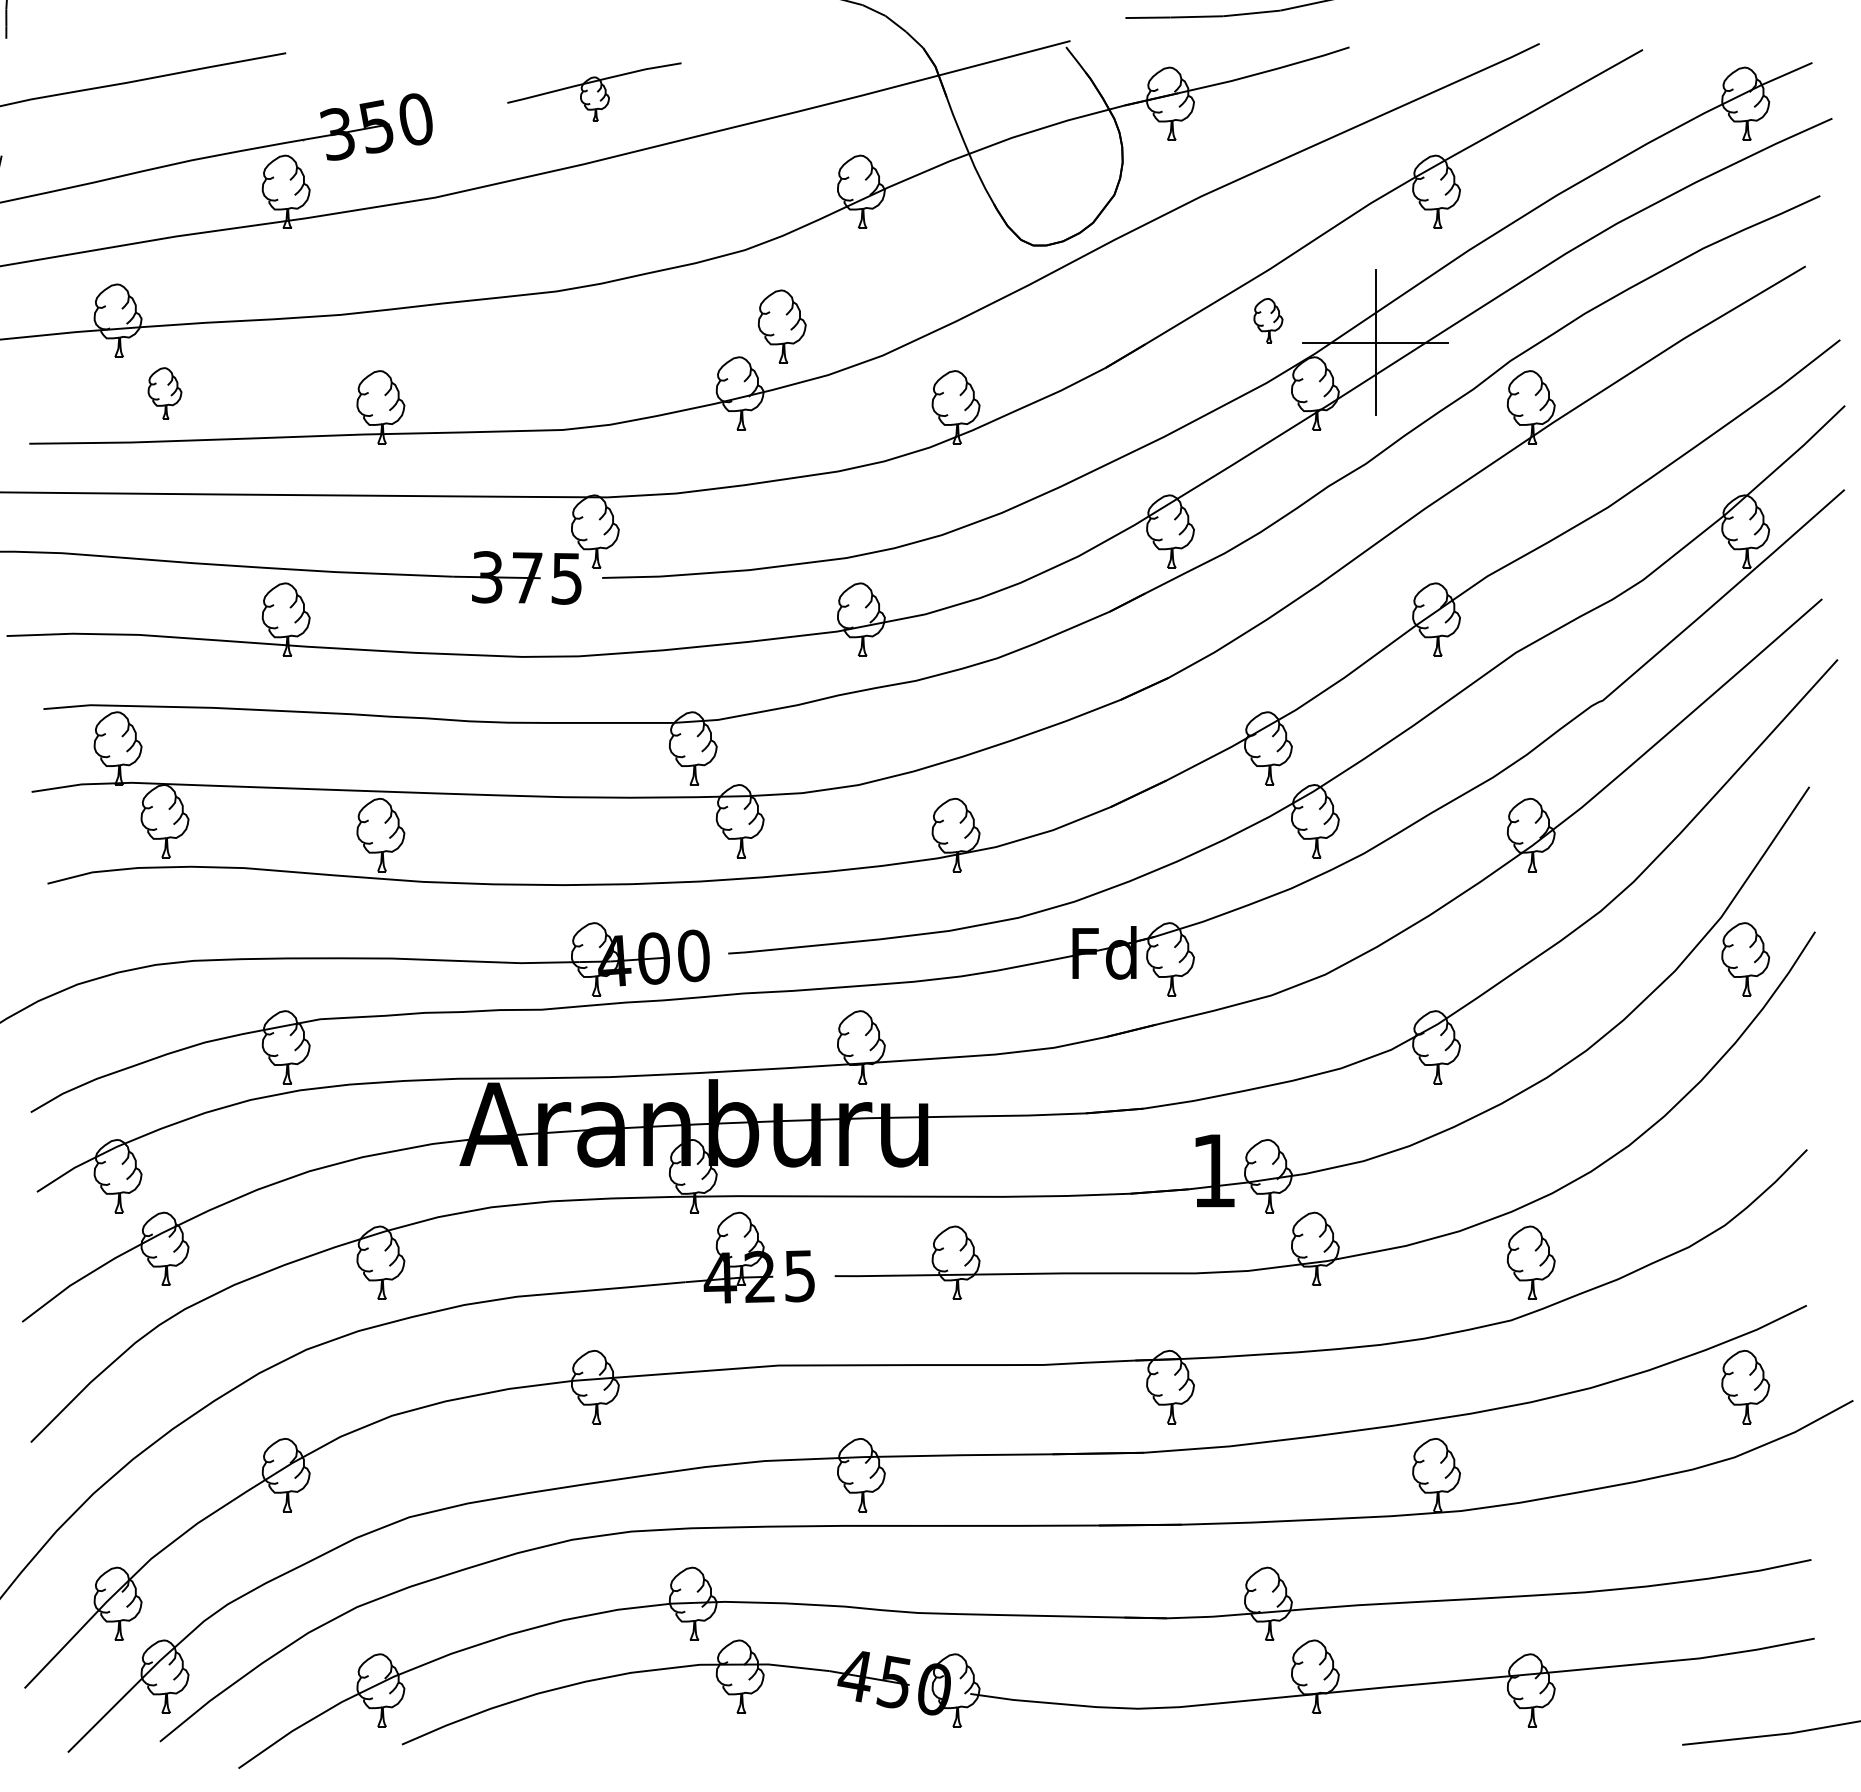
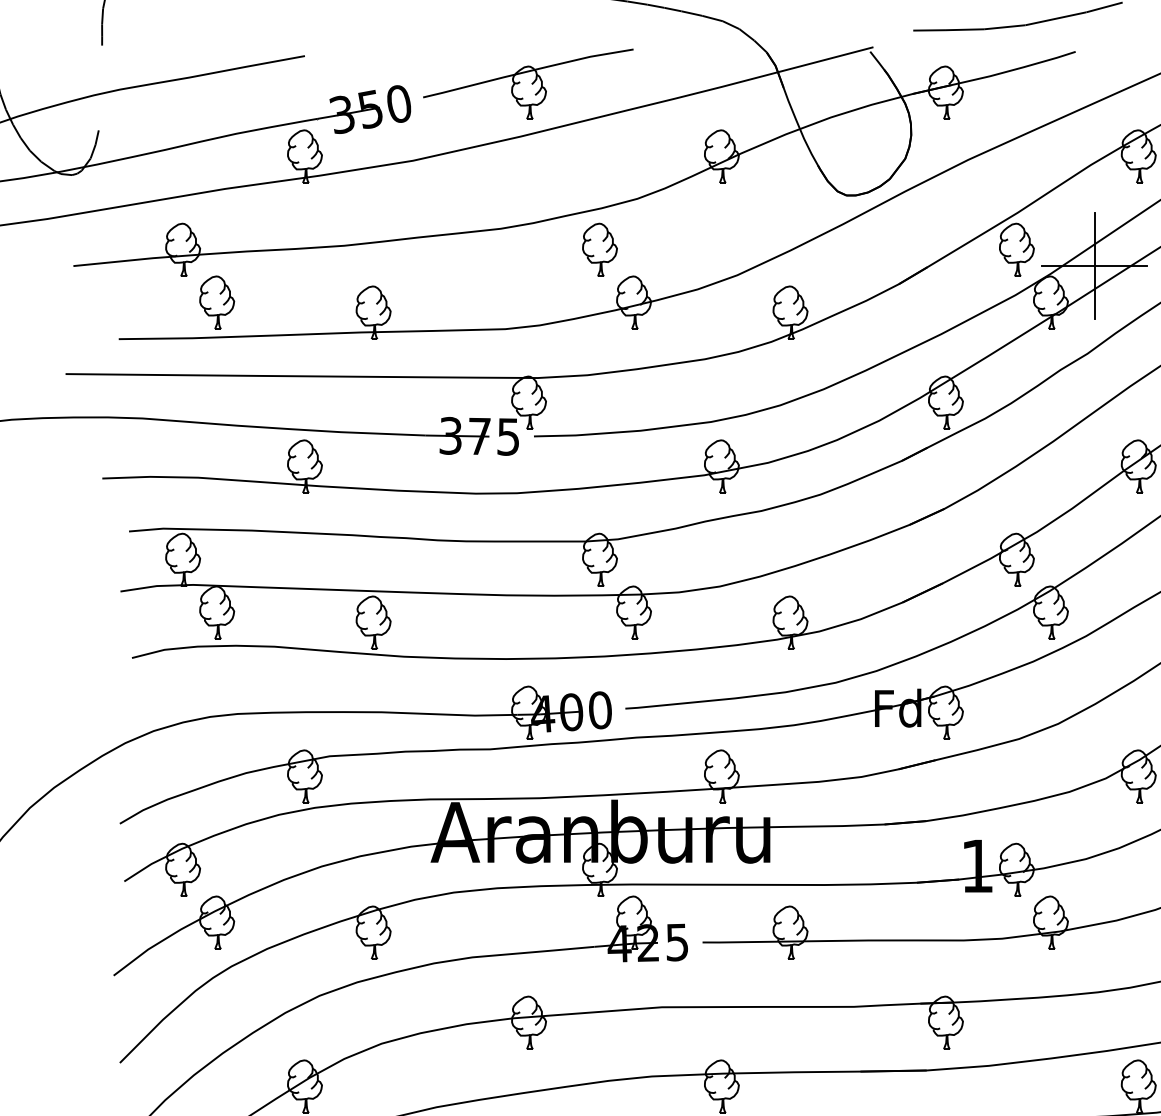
part: (594, 91) -> (528, 83), size x1.67
part: (1268, 320) -> (1016, 249), size x1.67
part: (782, 326) -> (600, 249), moved
part: (164, 393) -> (216, 302), size x1.43

